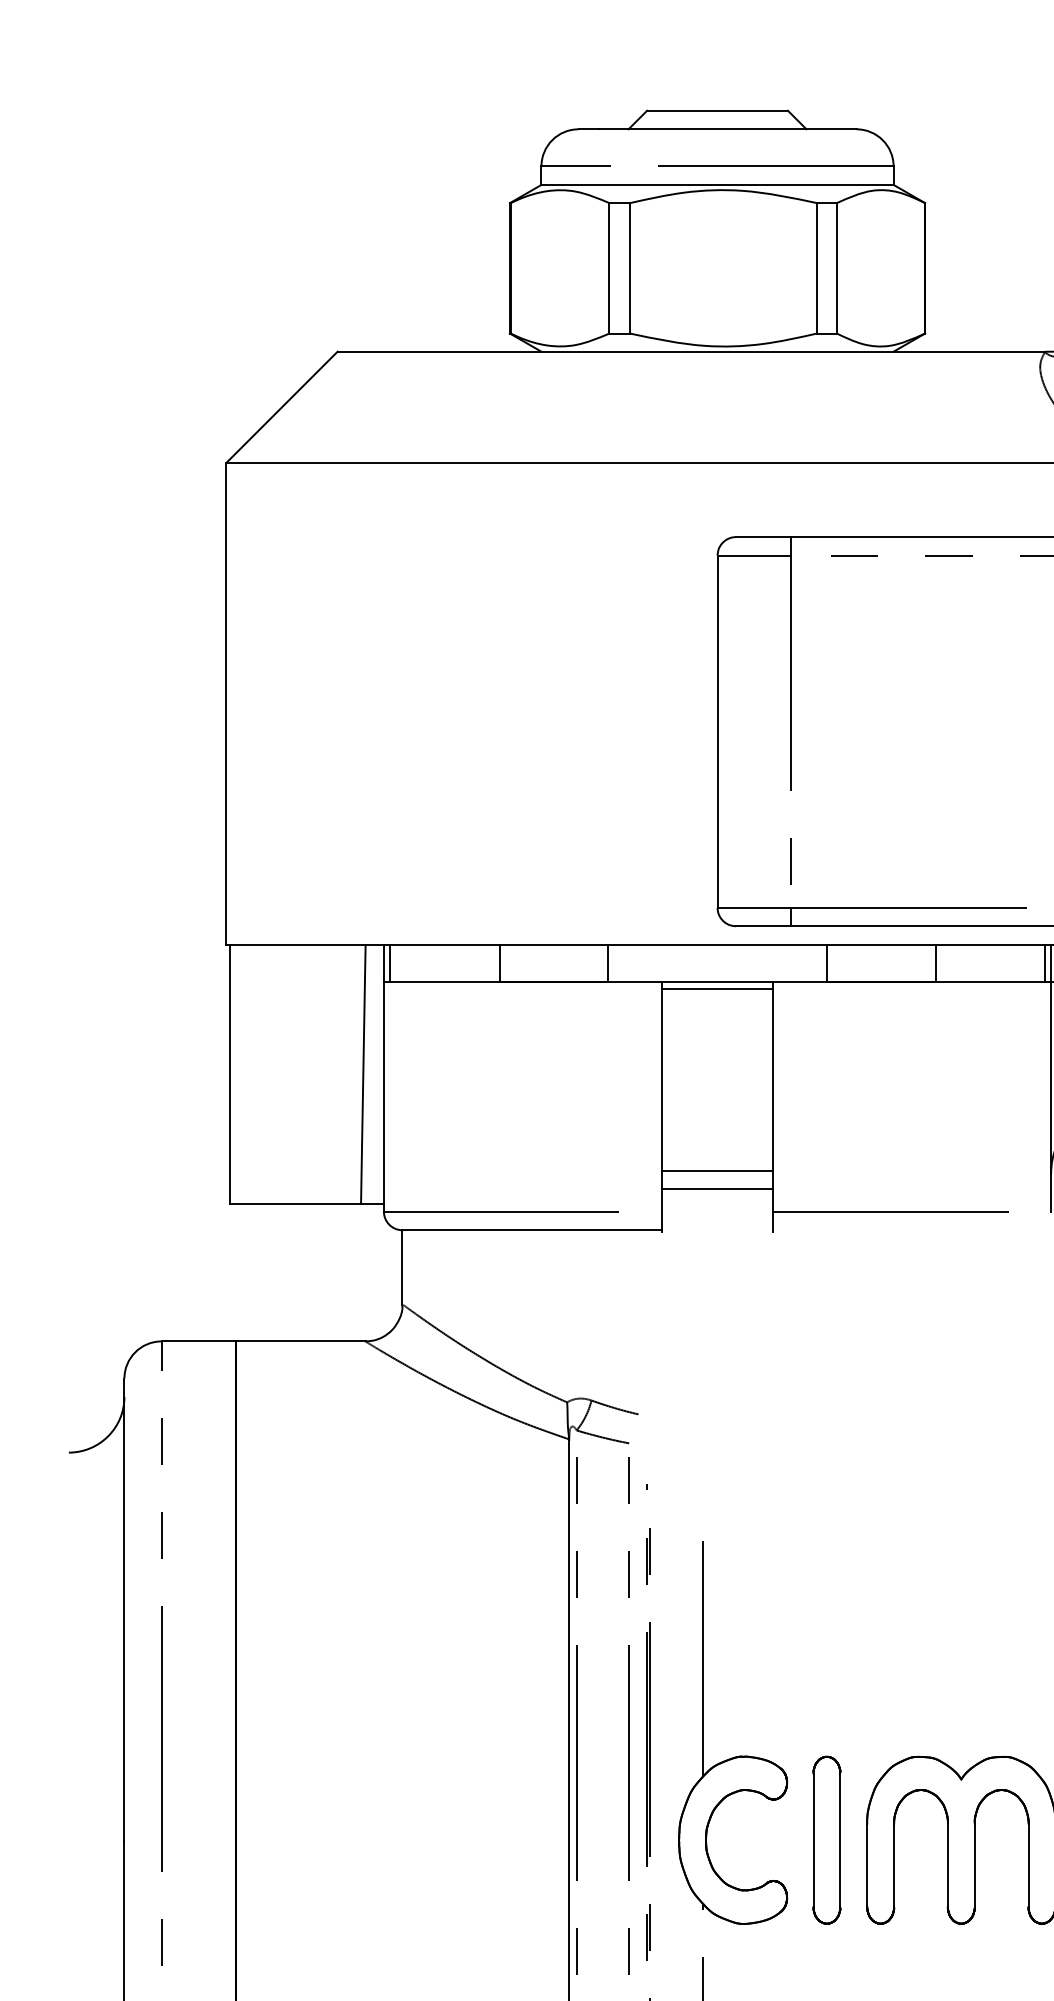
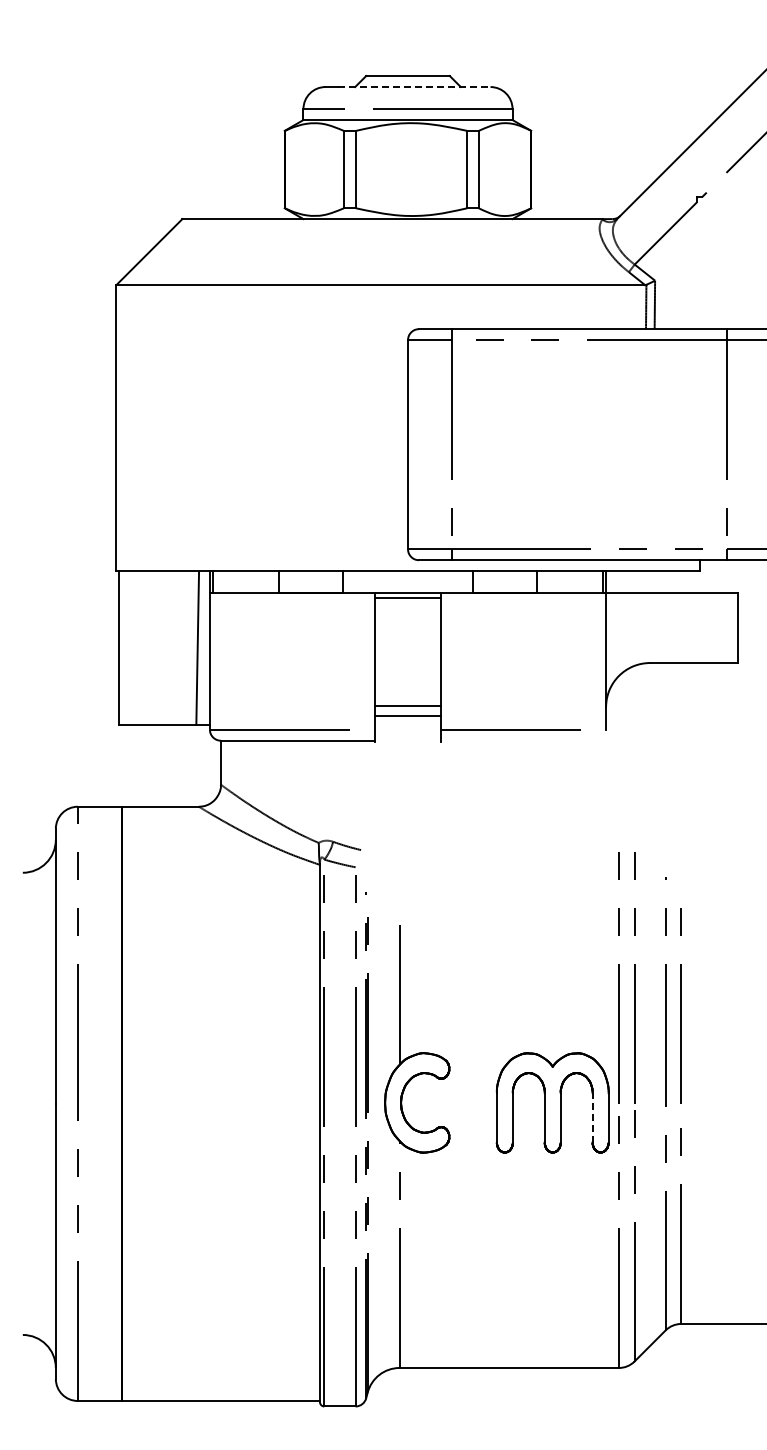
line: (728, 130) -> (414, 87), solid -> dashed
part: (826, 1839) -> (472, 1102), removed
line: (1028, 1864) -> (592, 1117), solid -> dashed

